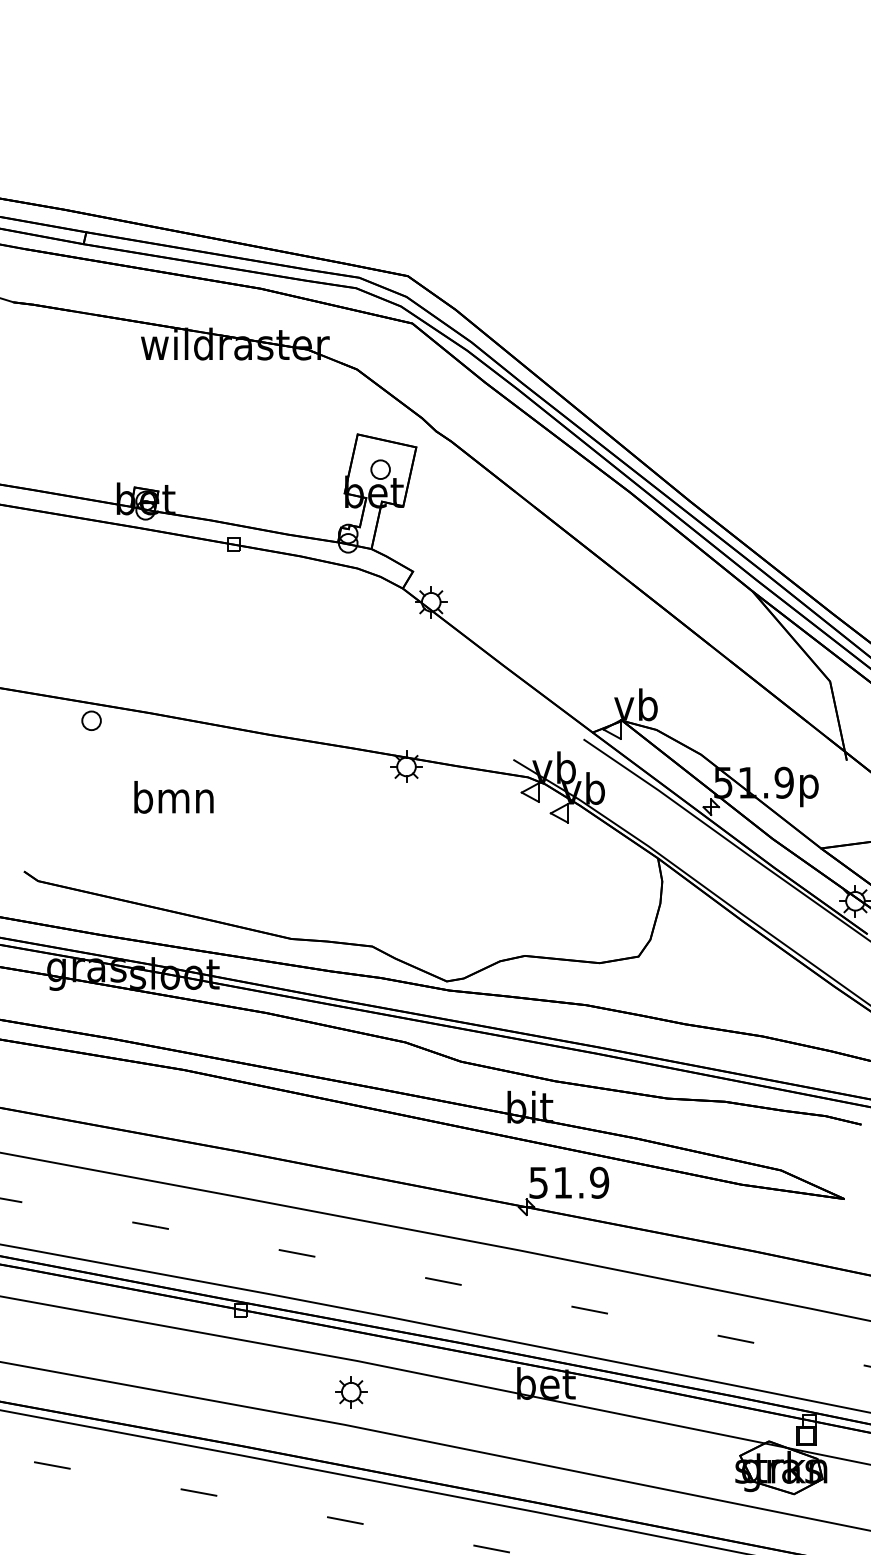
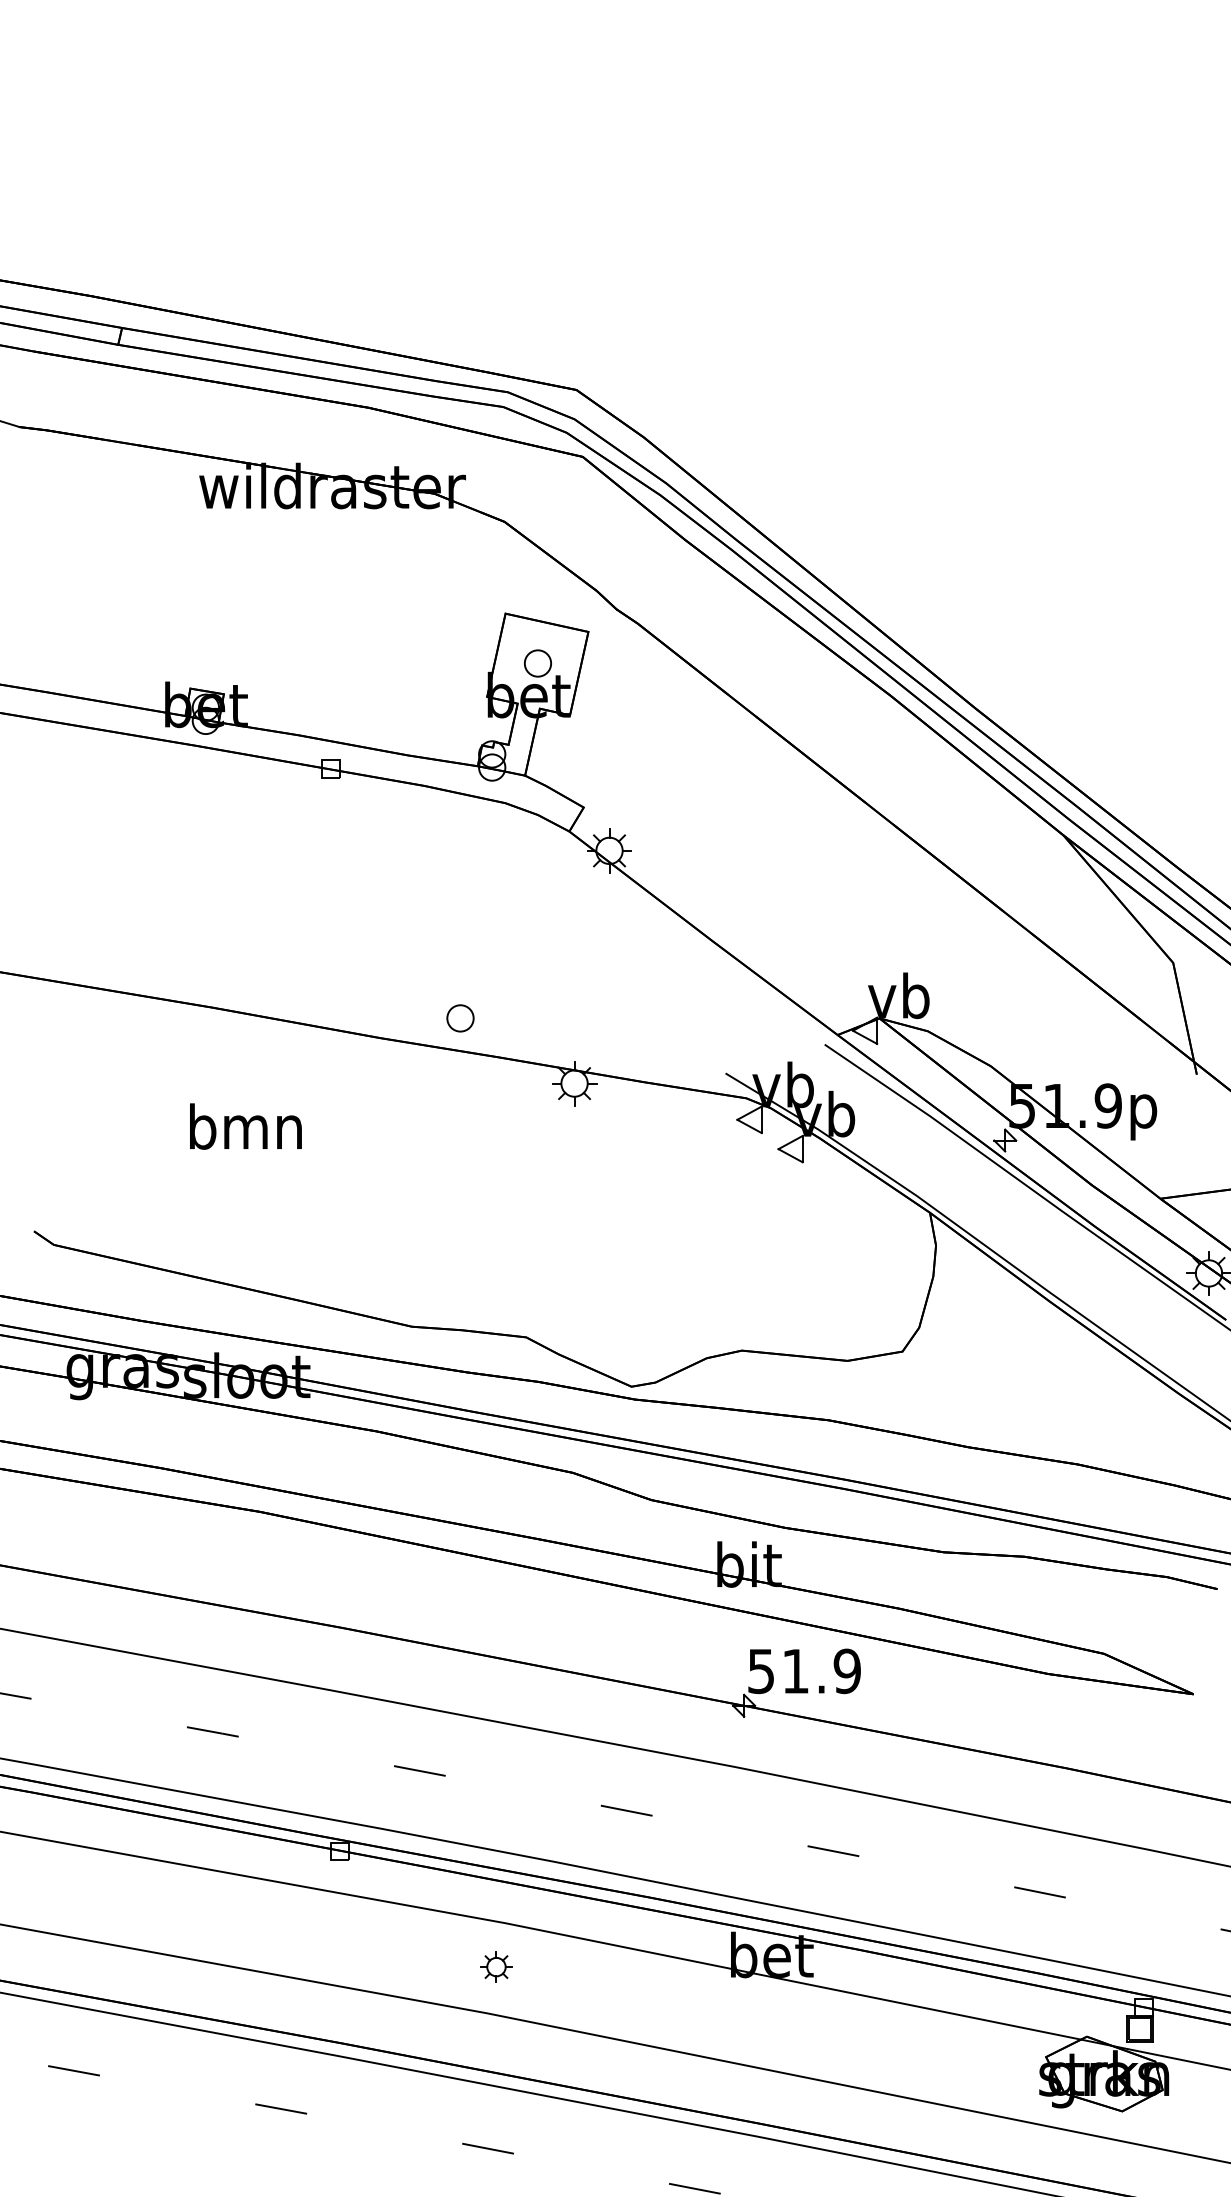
part: (91, 720) -> (460, 1018), moved
part: (351, 1391) -> (496, 1966), size x0.7

